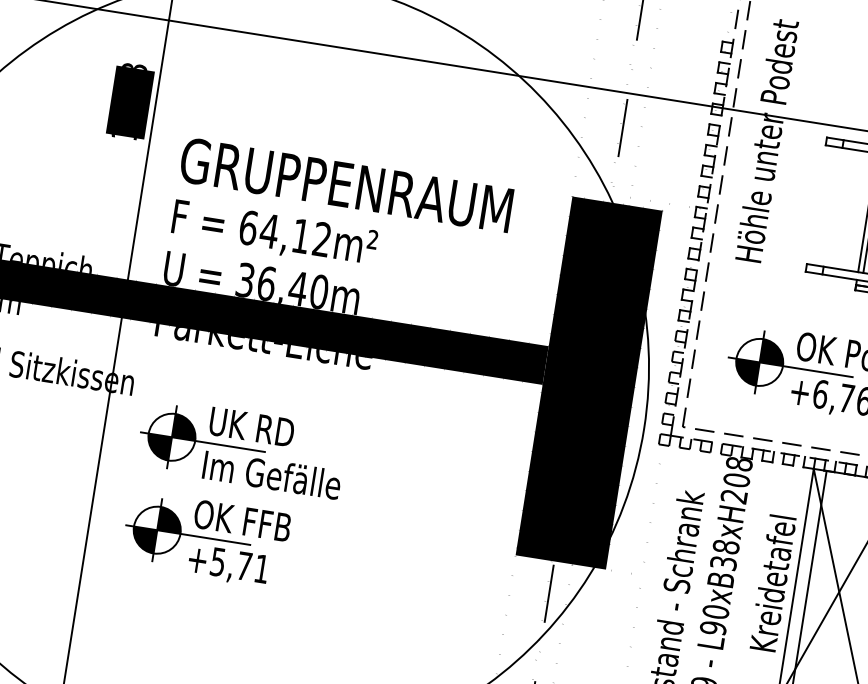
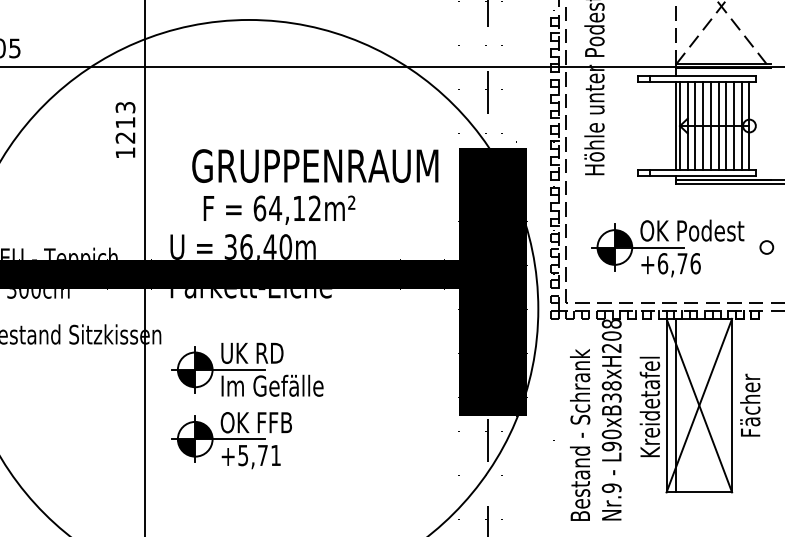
fill: (129, 101) -> (125, 130), removed
text: (346, 184) -> (315, 165), moved
text: (274, 233) -> (279, 209), moved

